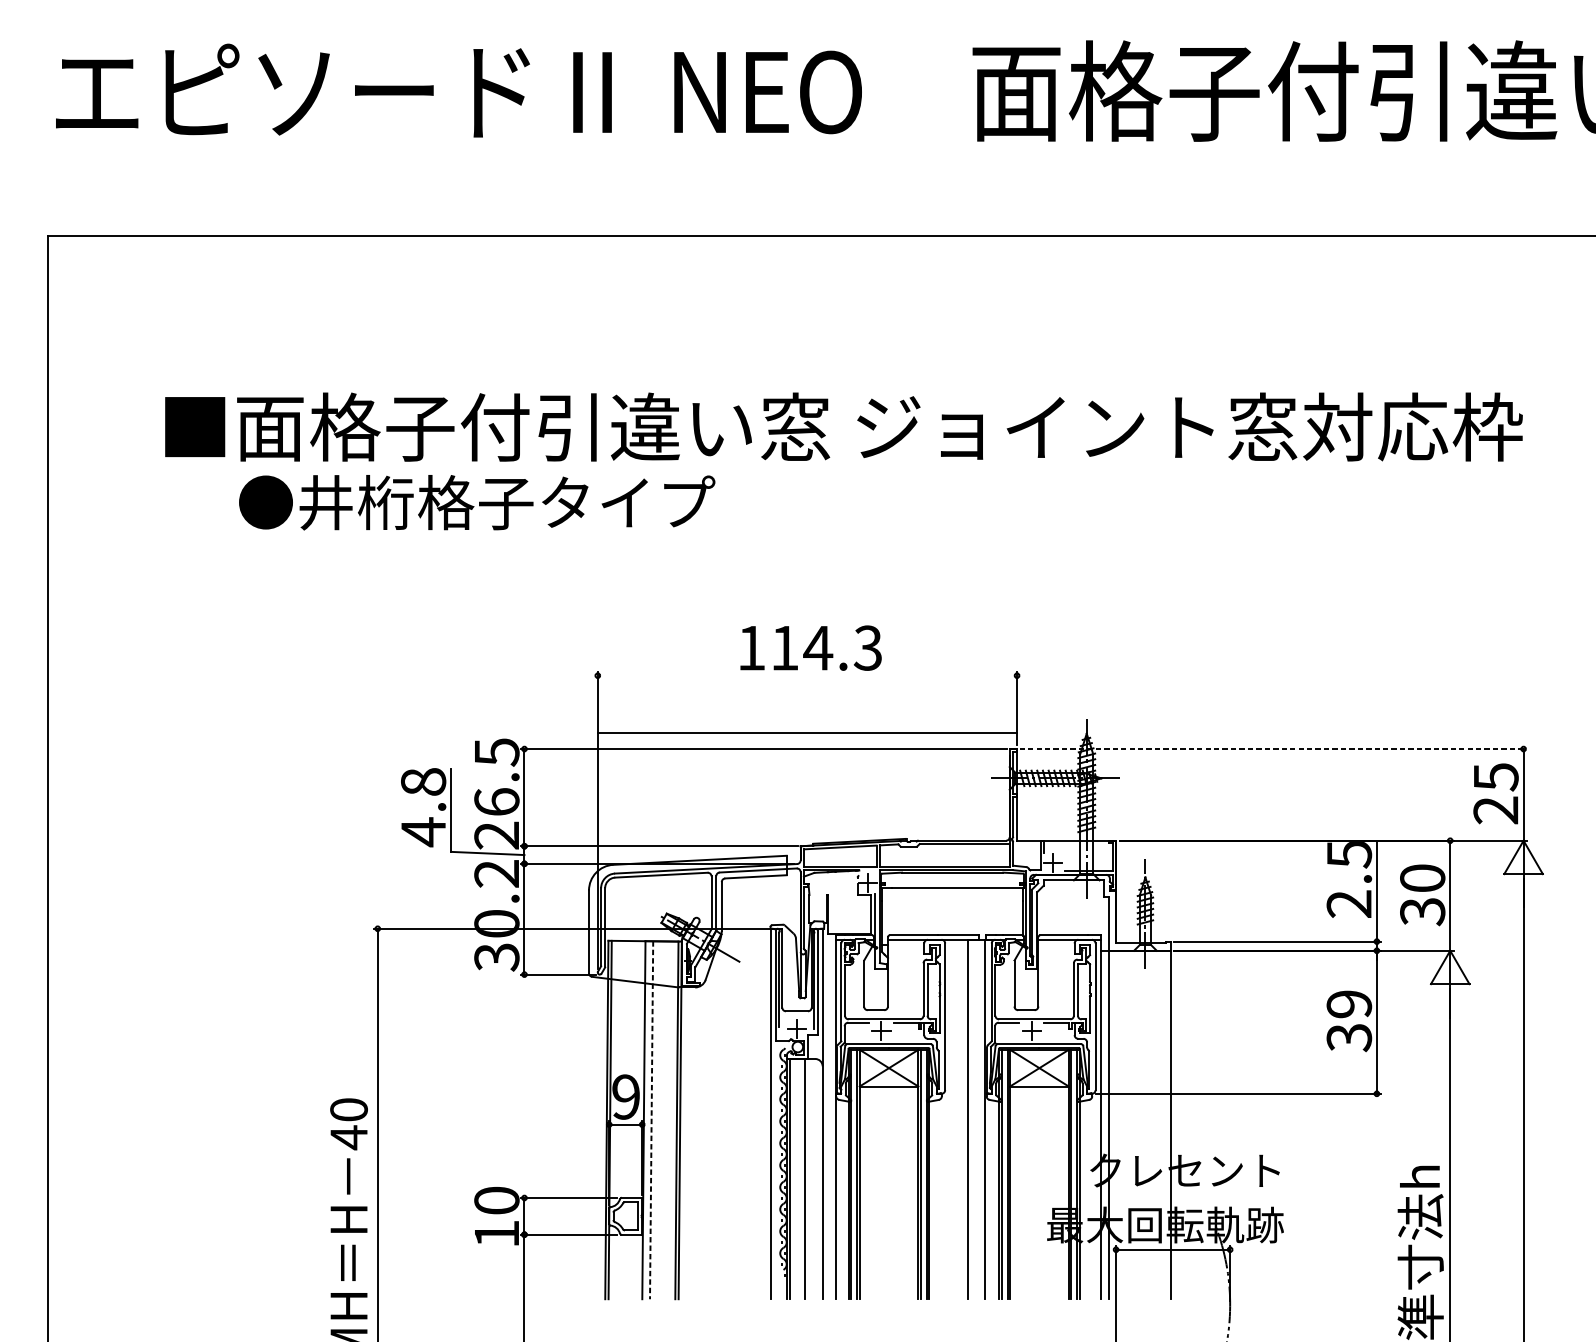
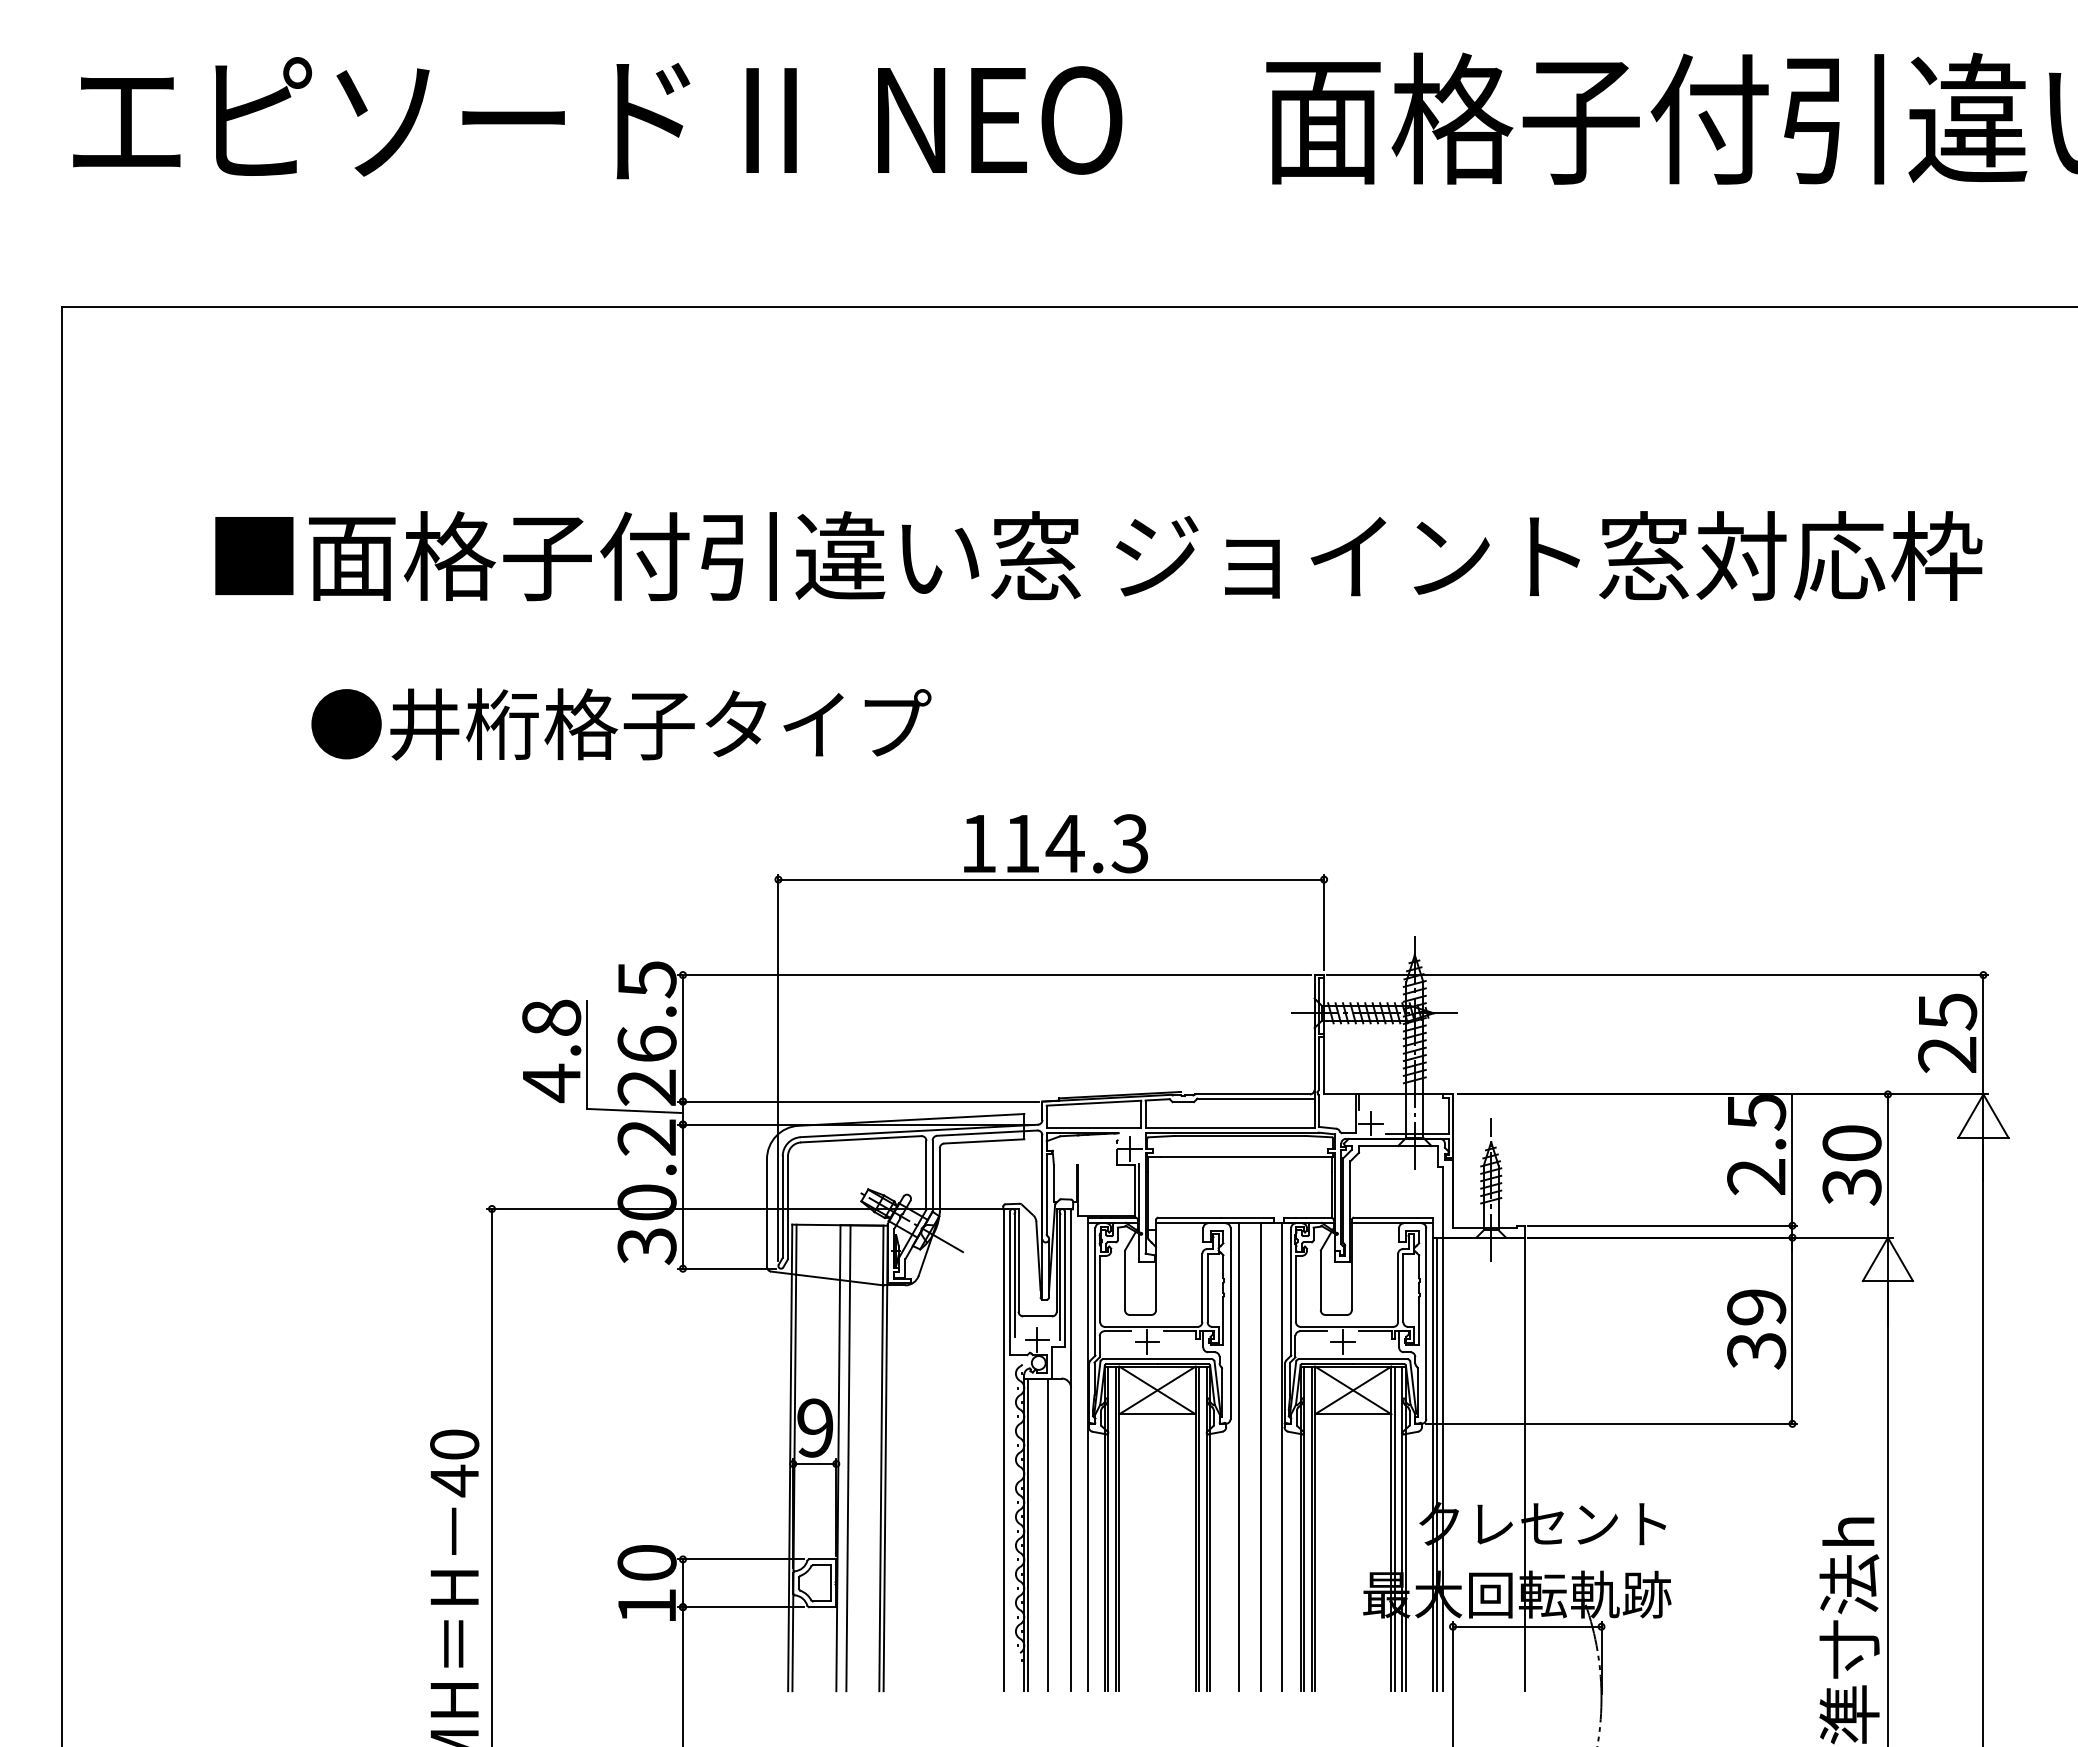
text: (477, 502) -> (621, 724), moved
line: (807, 732) -> (1051, 879), moved
line: (1273, 749) -> (1658, 975), dashed -> solid
line: (952, 1119) -> (1239, 1457), added
line: (651, 1120) -> (848, 1458), dashed -> solid
line: (1103, 1125) -> (1436, 1464), added

